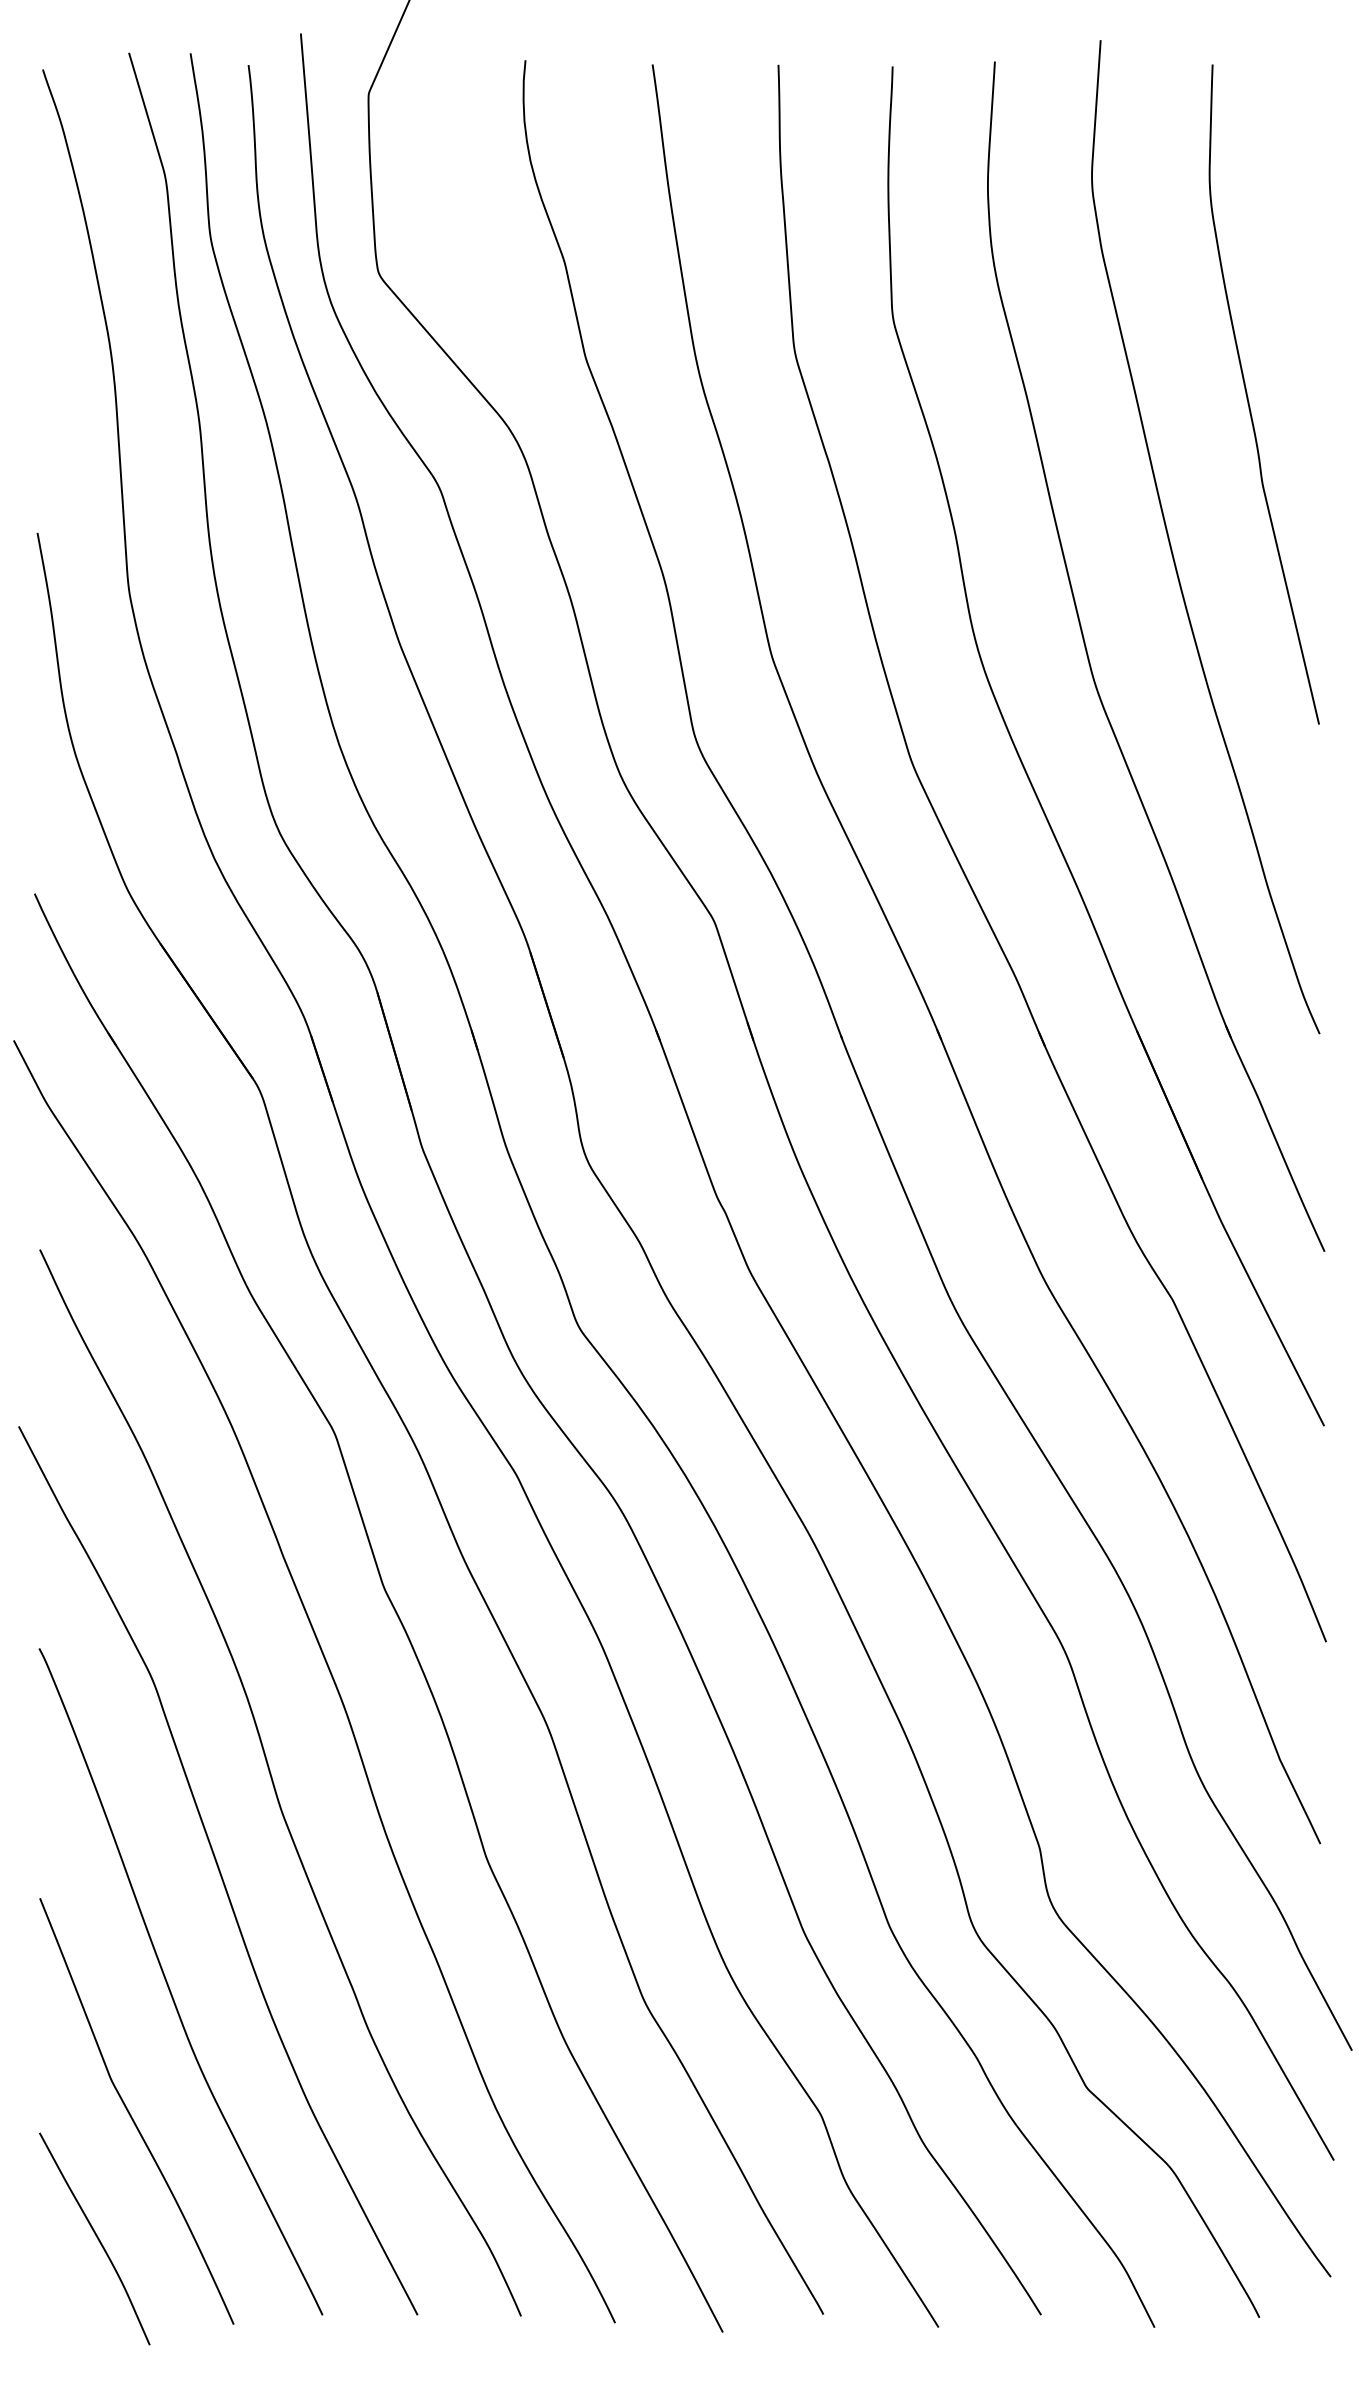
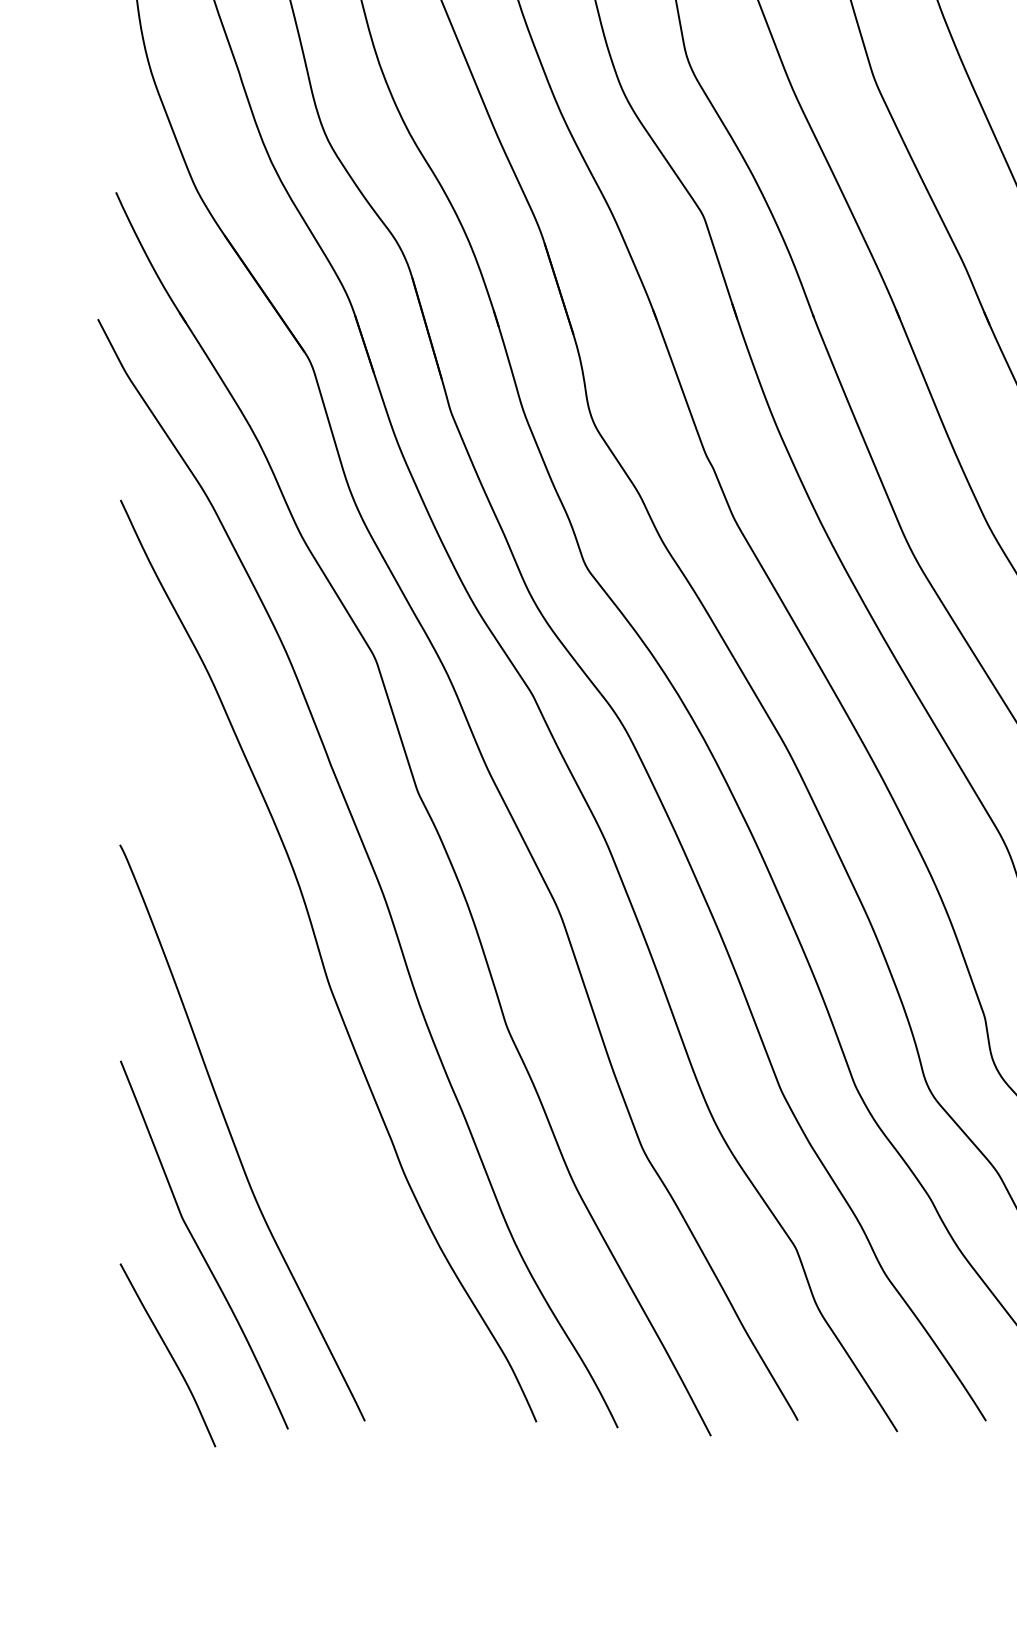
curve: (218, 1870) -> (274, 1036), removed

